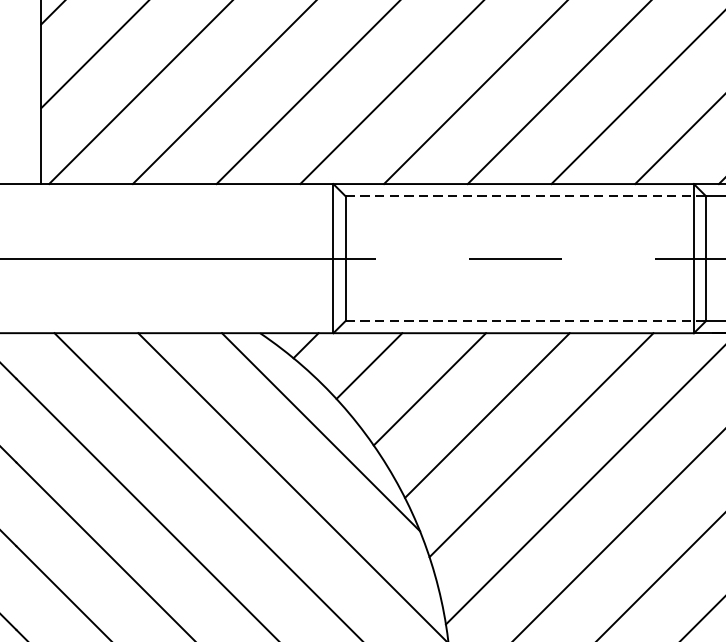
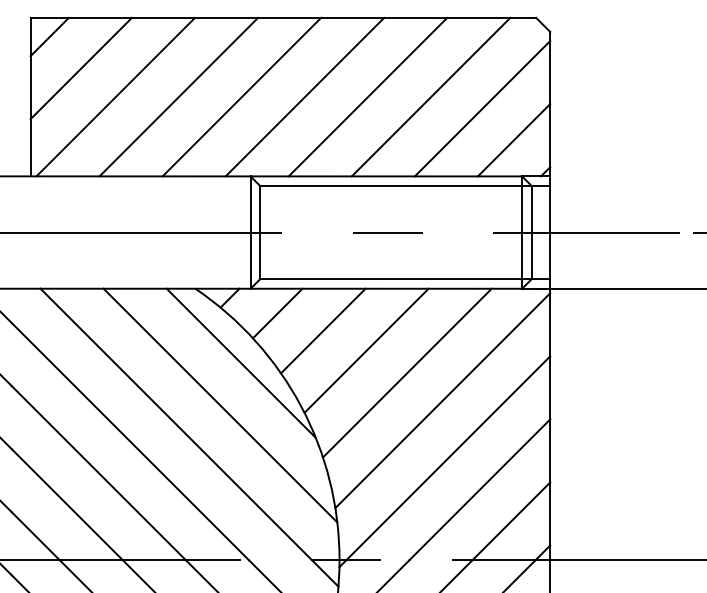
line: (525, 196) -> (395, 185), dashed -> solid
line: (525, 320) -> (395, 279), dashed -> solid

